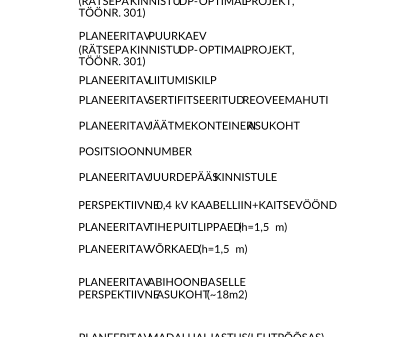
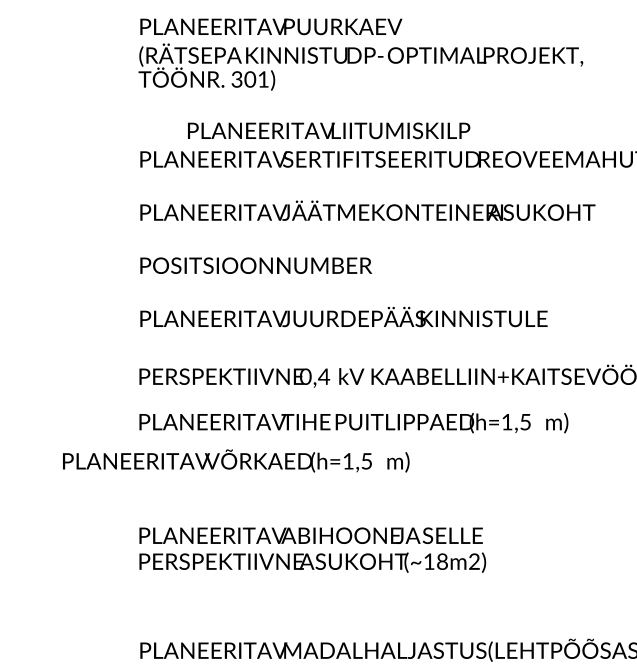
text: (147, 80) -> (328, 131), moved
text: (162, 248) -> (235, 460), moved

